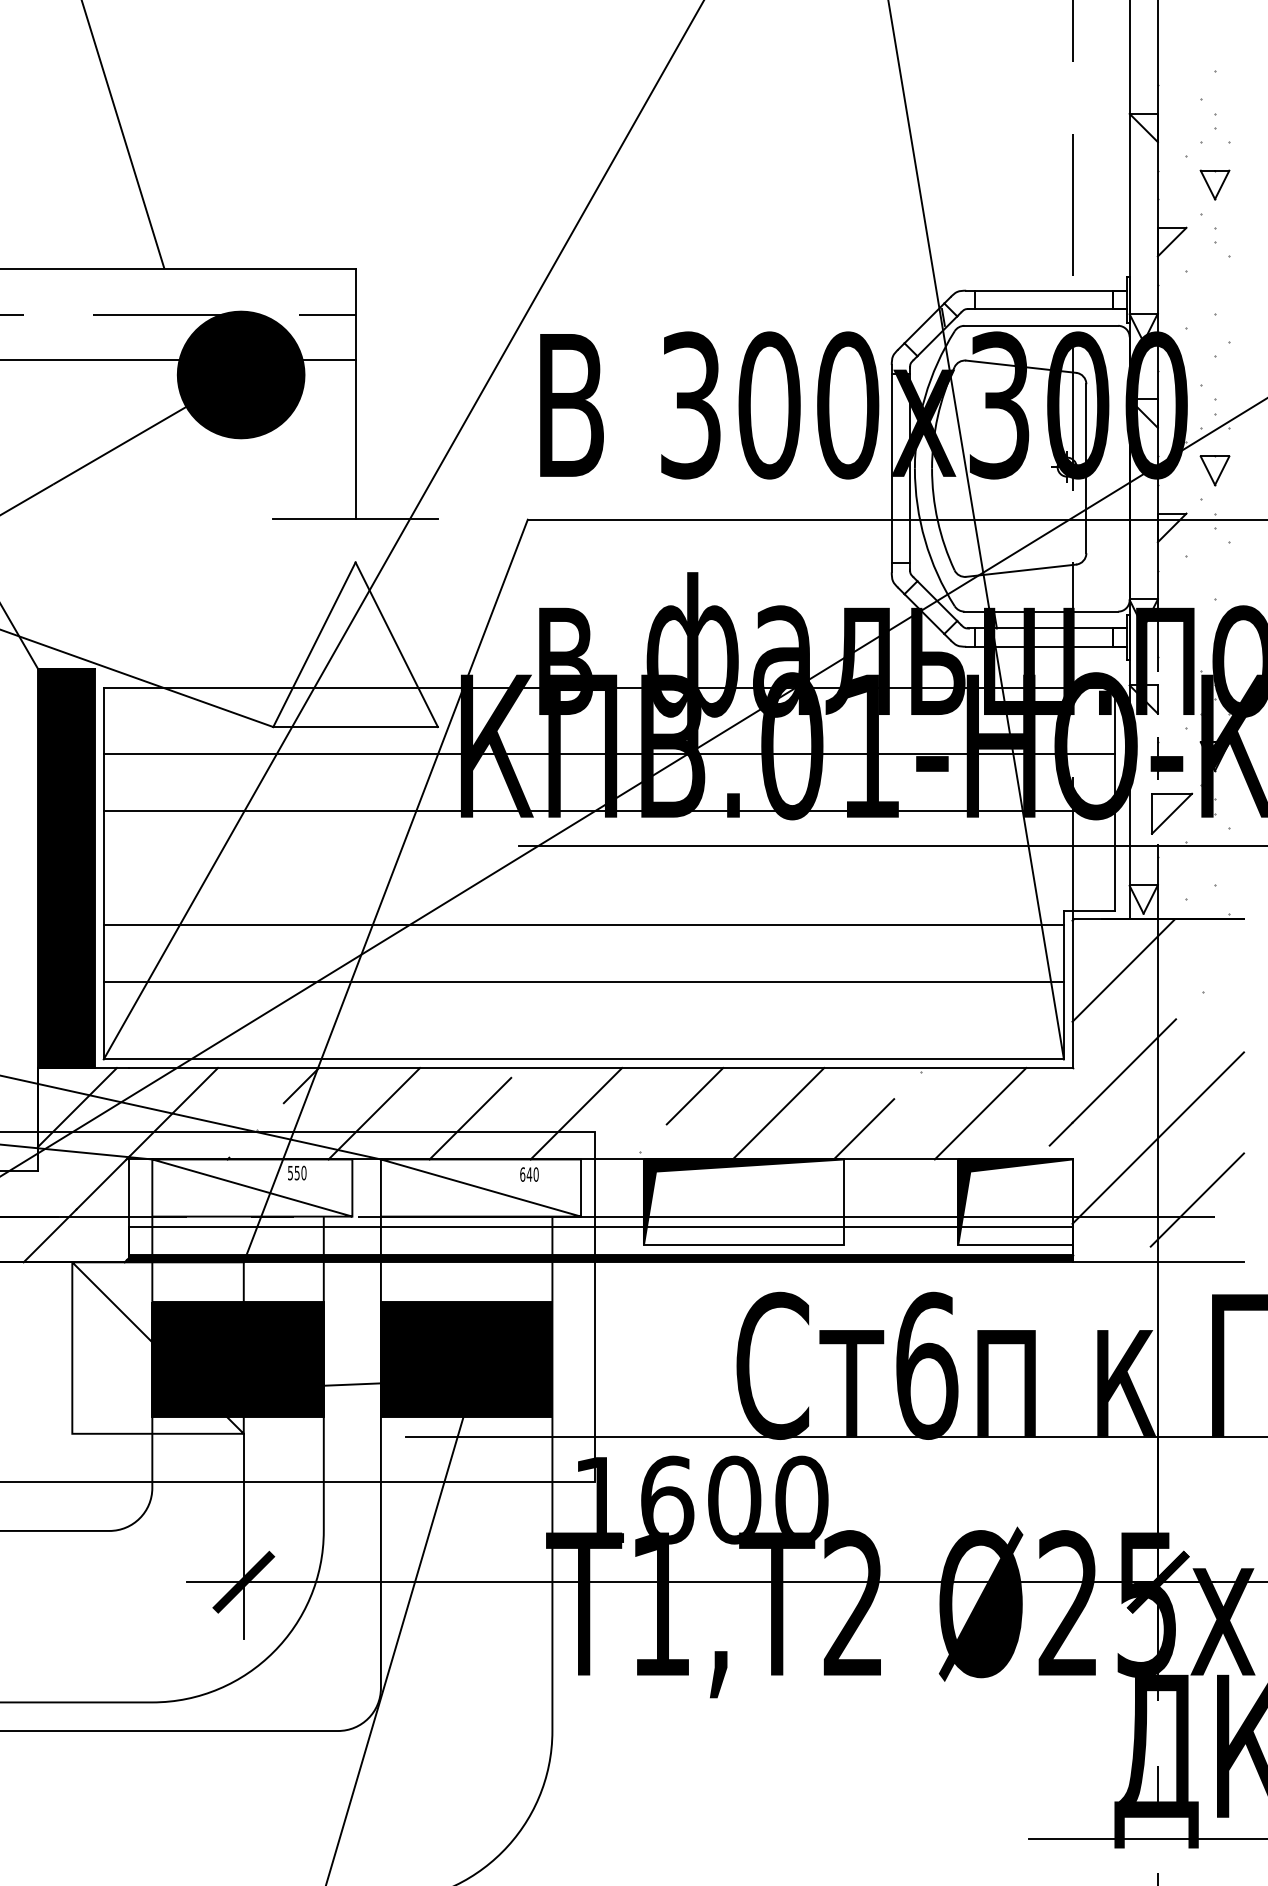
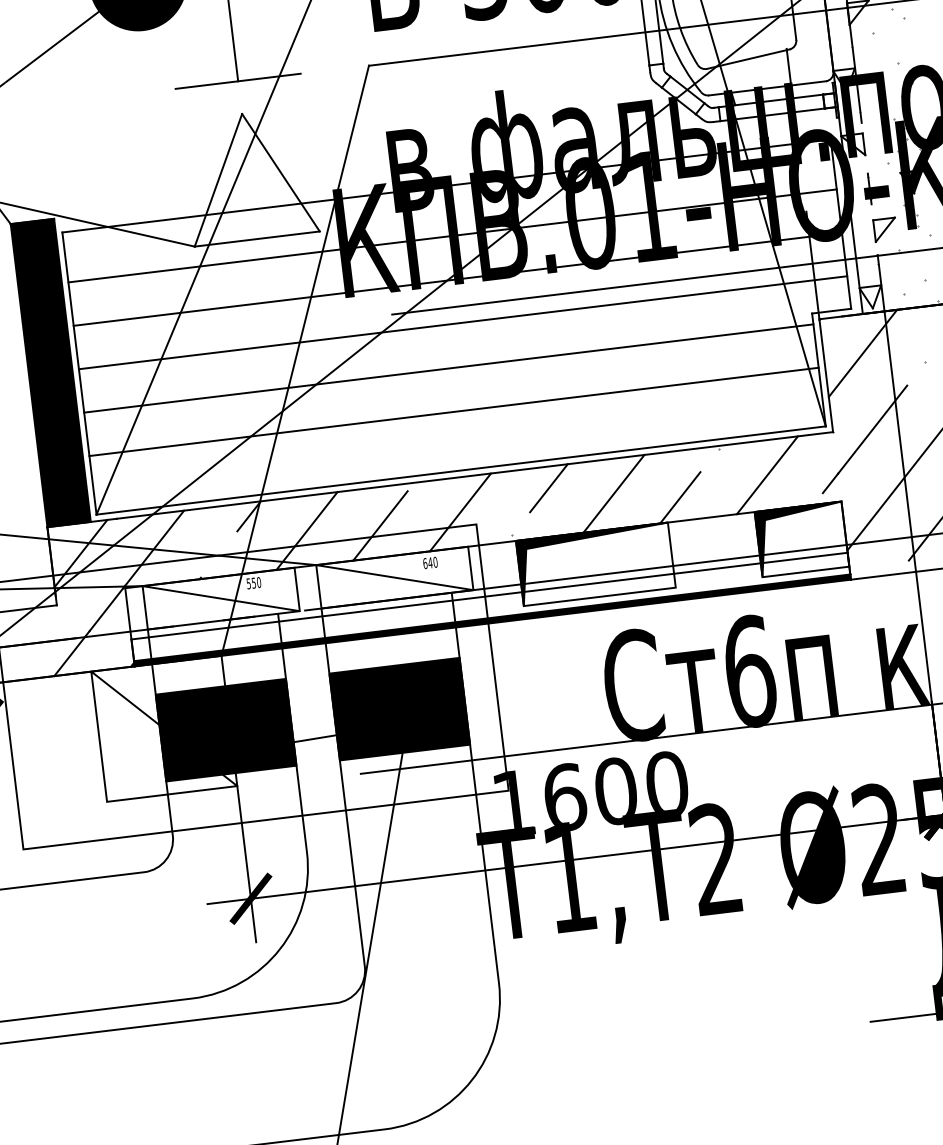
part: (1172, 813) -> (885, 229), size x0.71
line: (609, 867) -> (462, 322), added

